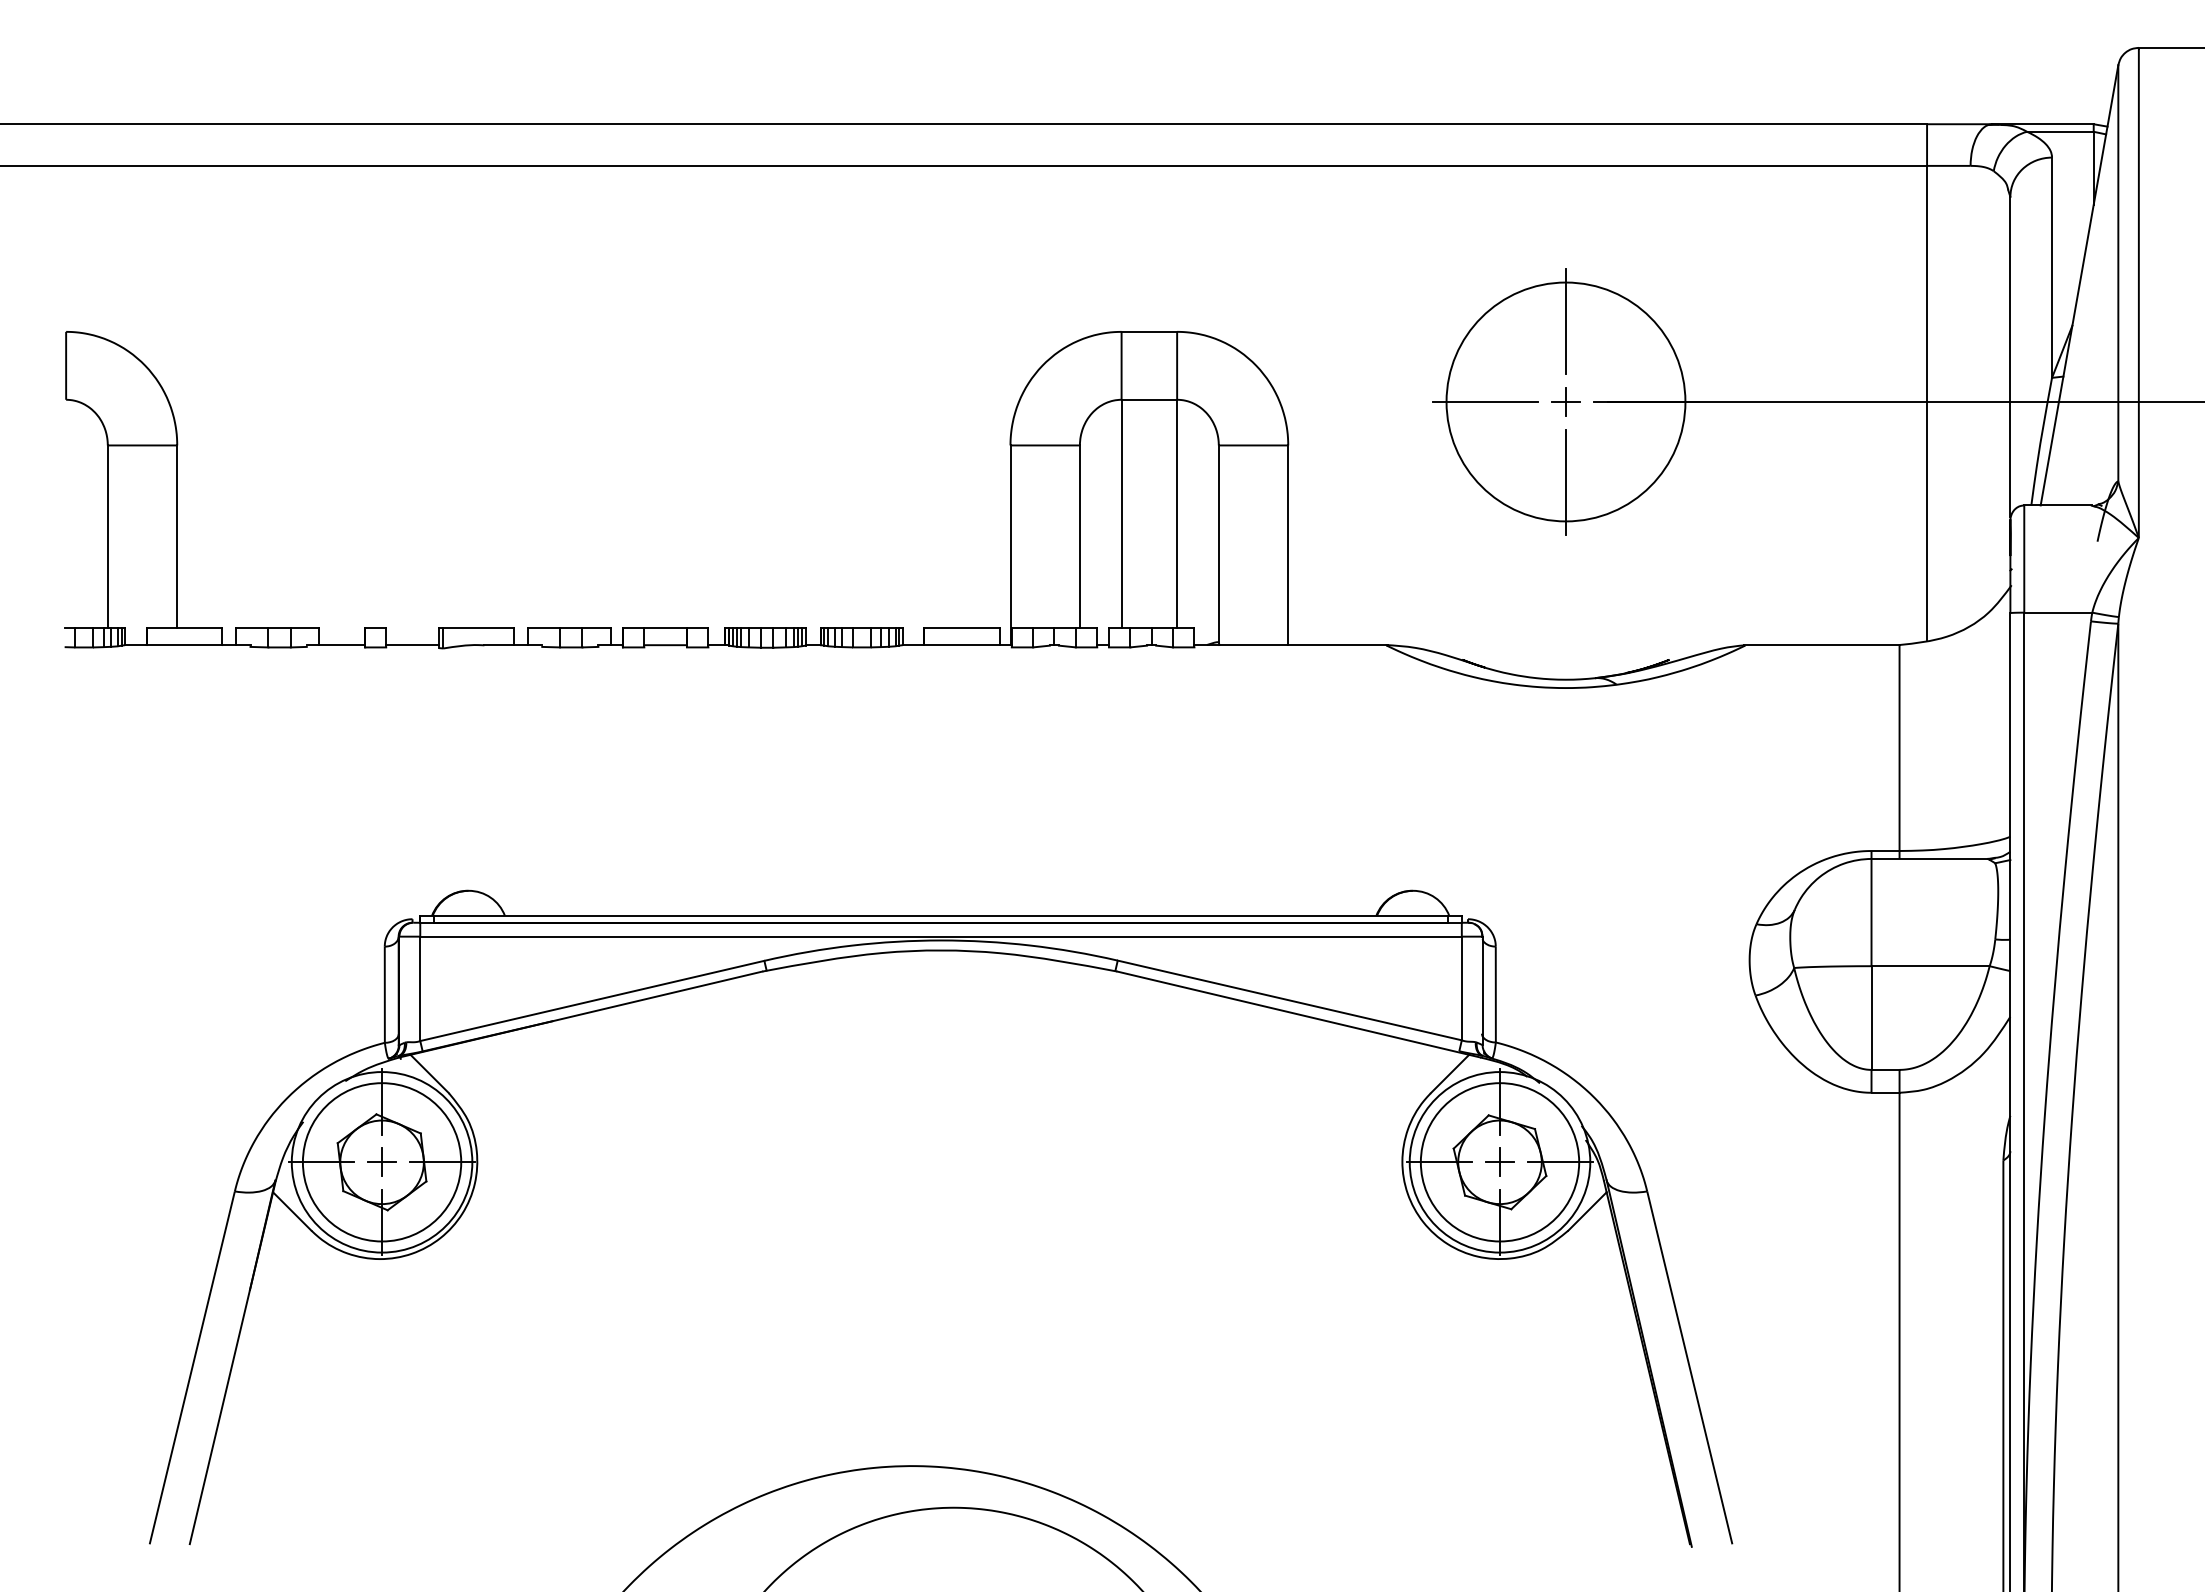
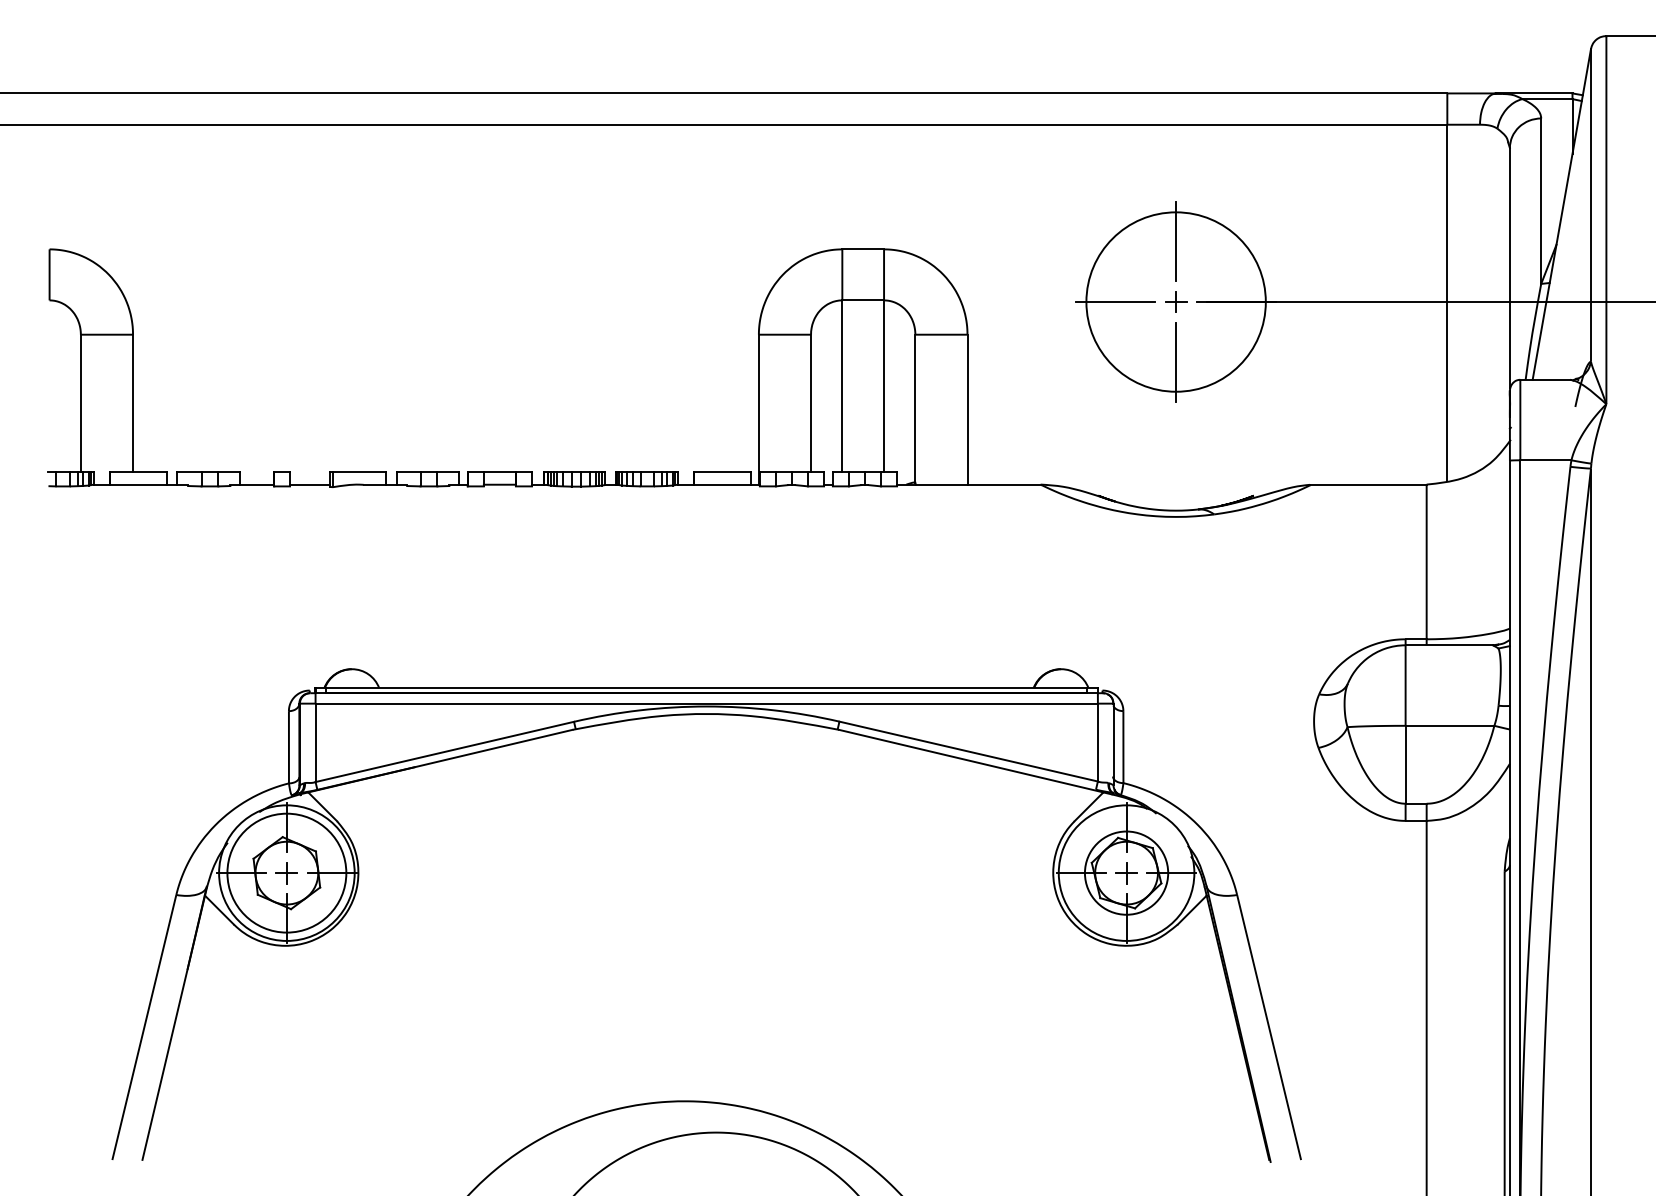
circle: (1499, 1162) -> (1126, 873), size x0.7

